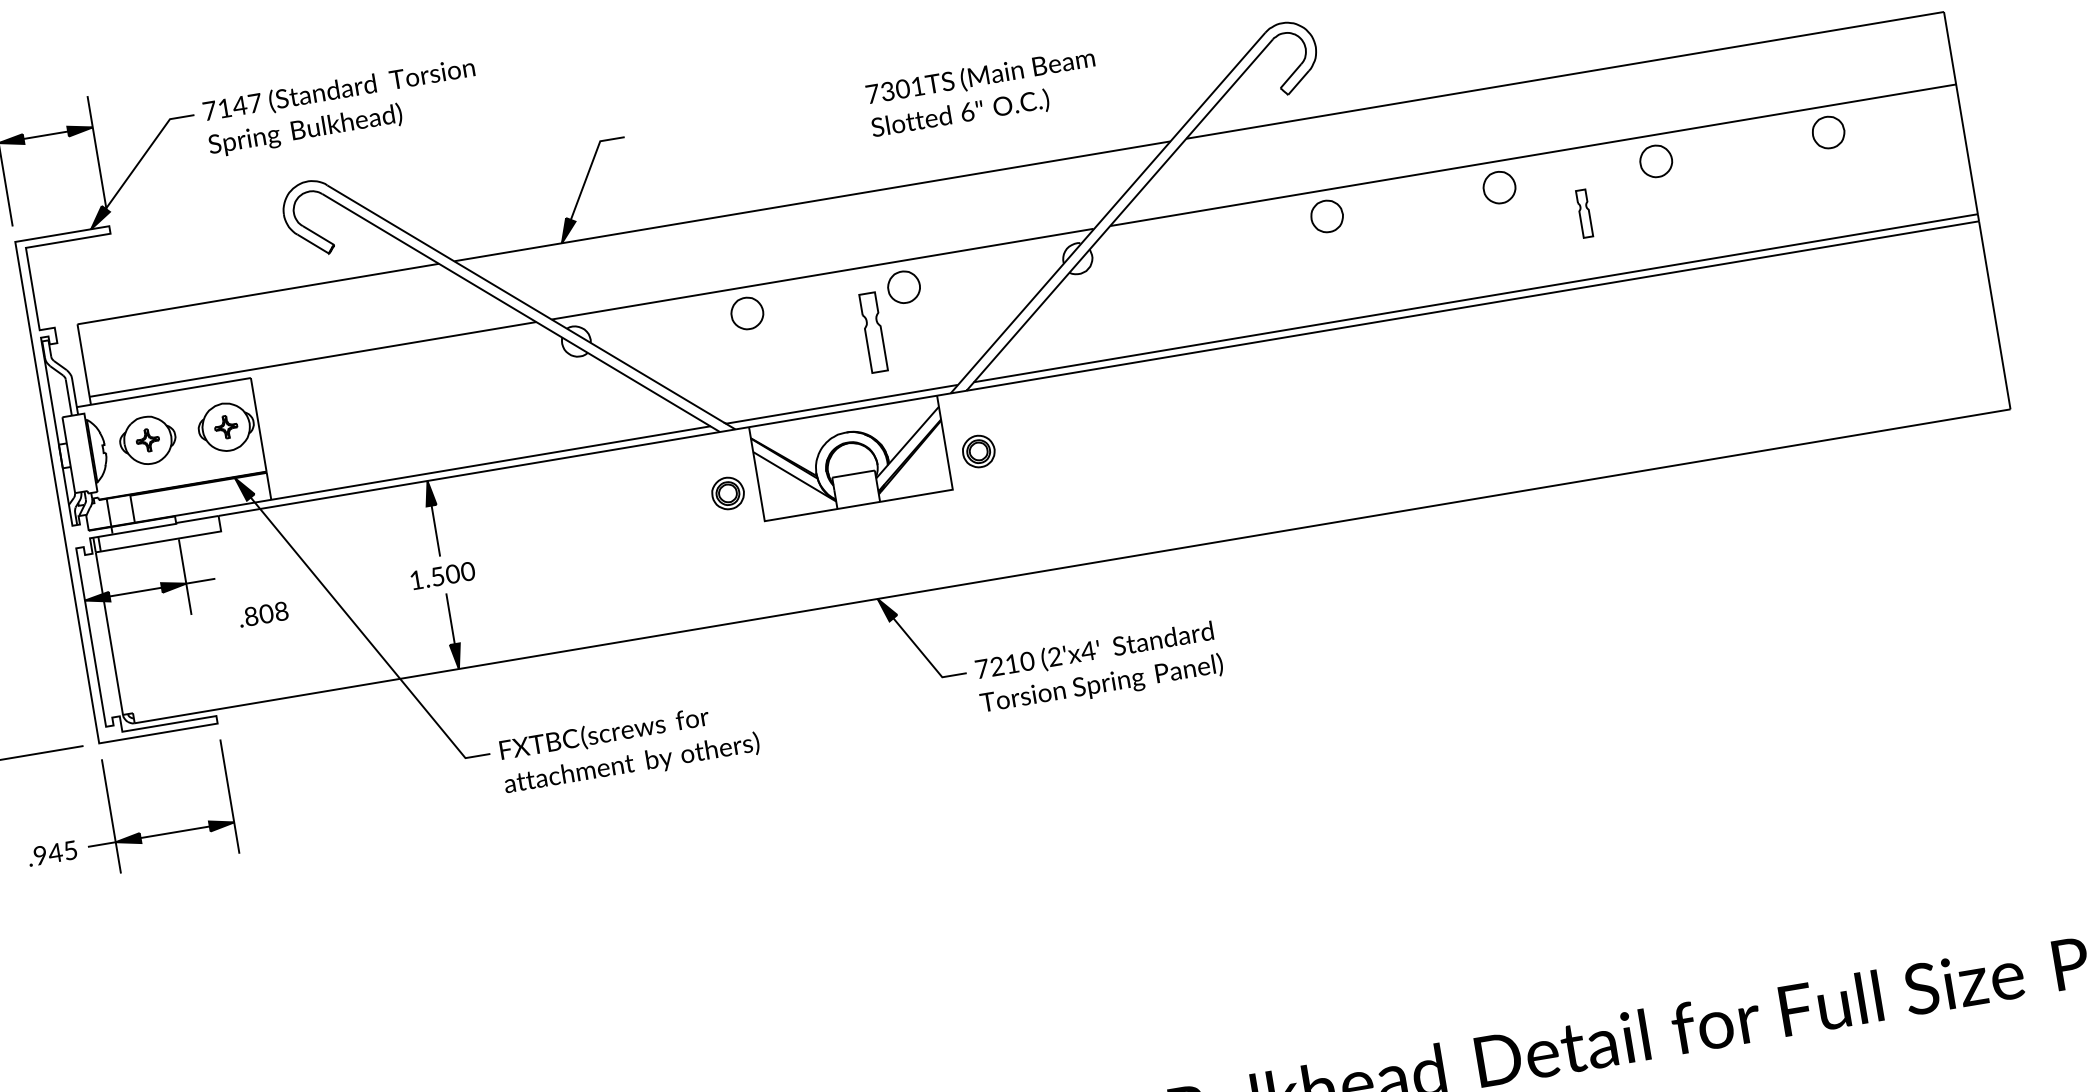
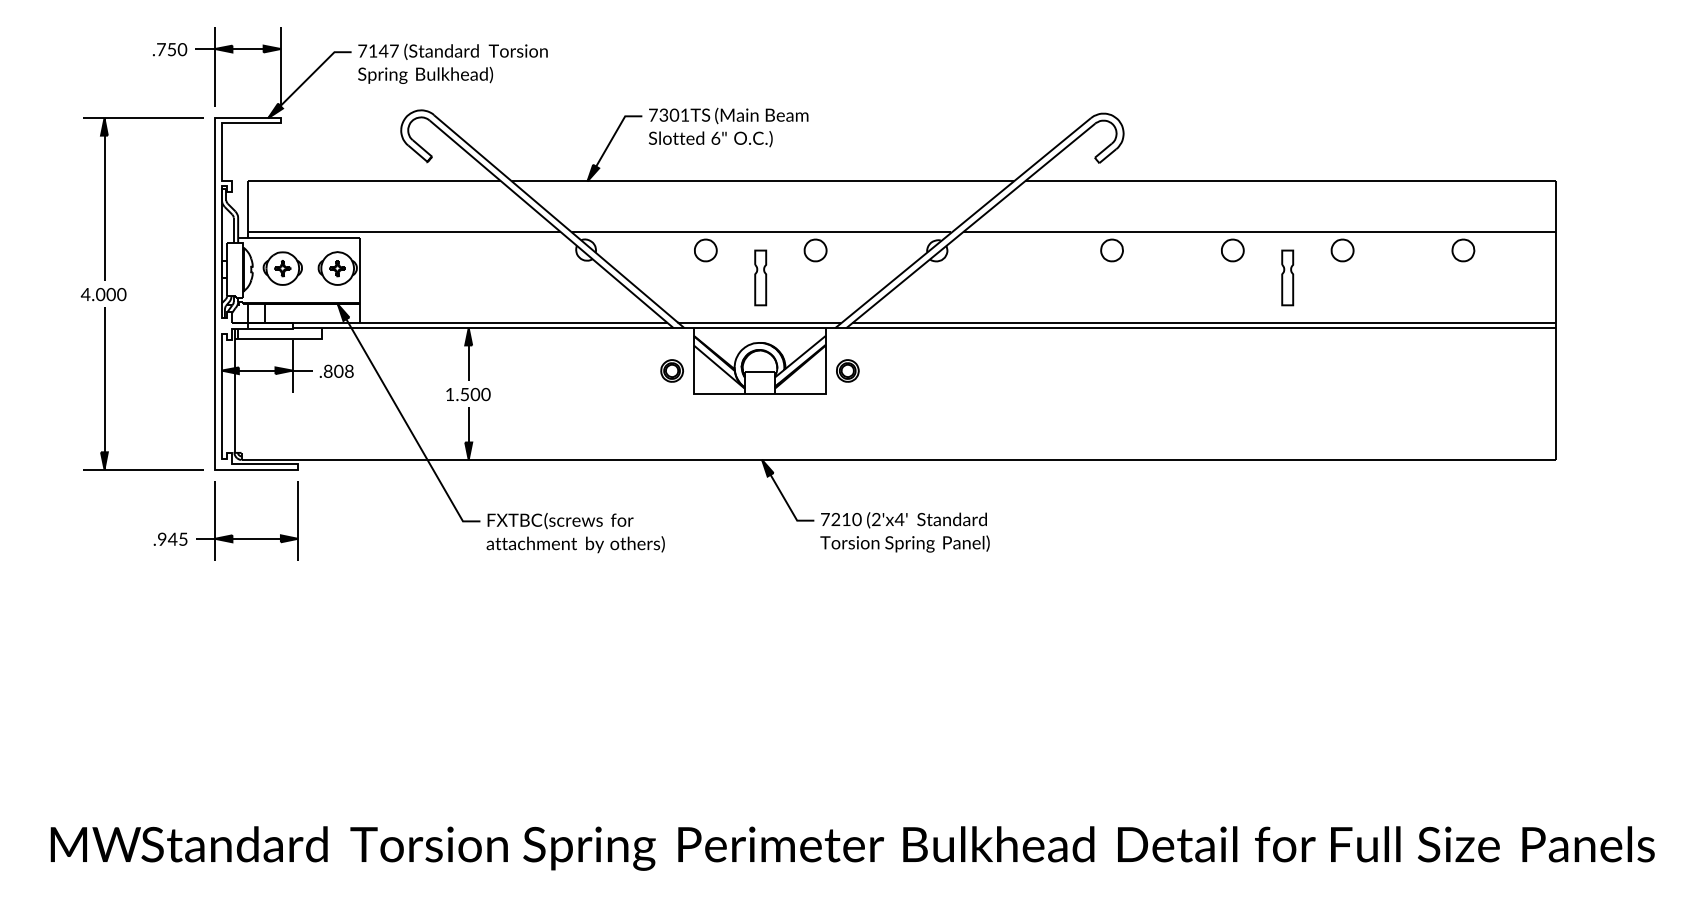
text: (982, 93) -> (728, 127), moved
part: (1584, 213) -> (1287, 277), size x1.67
part: (873, 332) -> (760, 277), moved
text: (262, 613) -> (336, 370), moved

